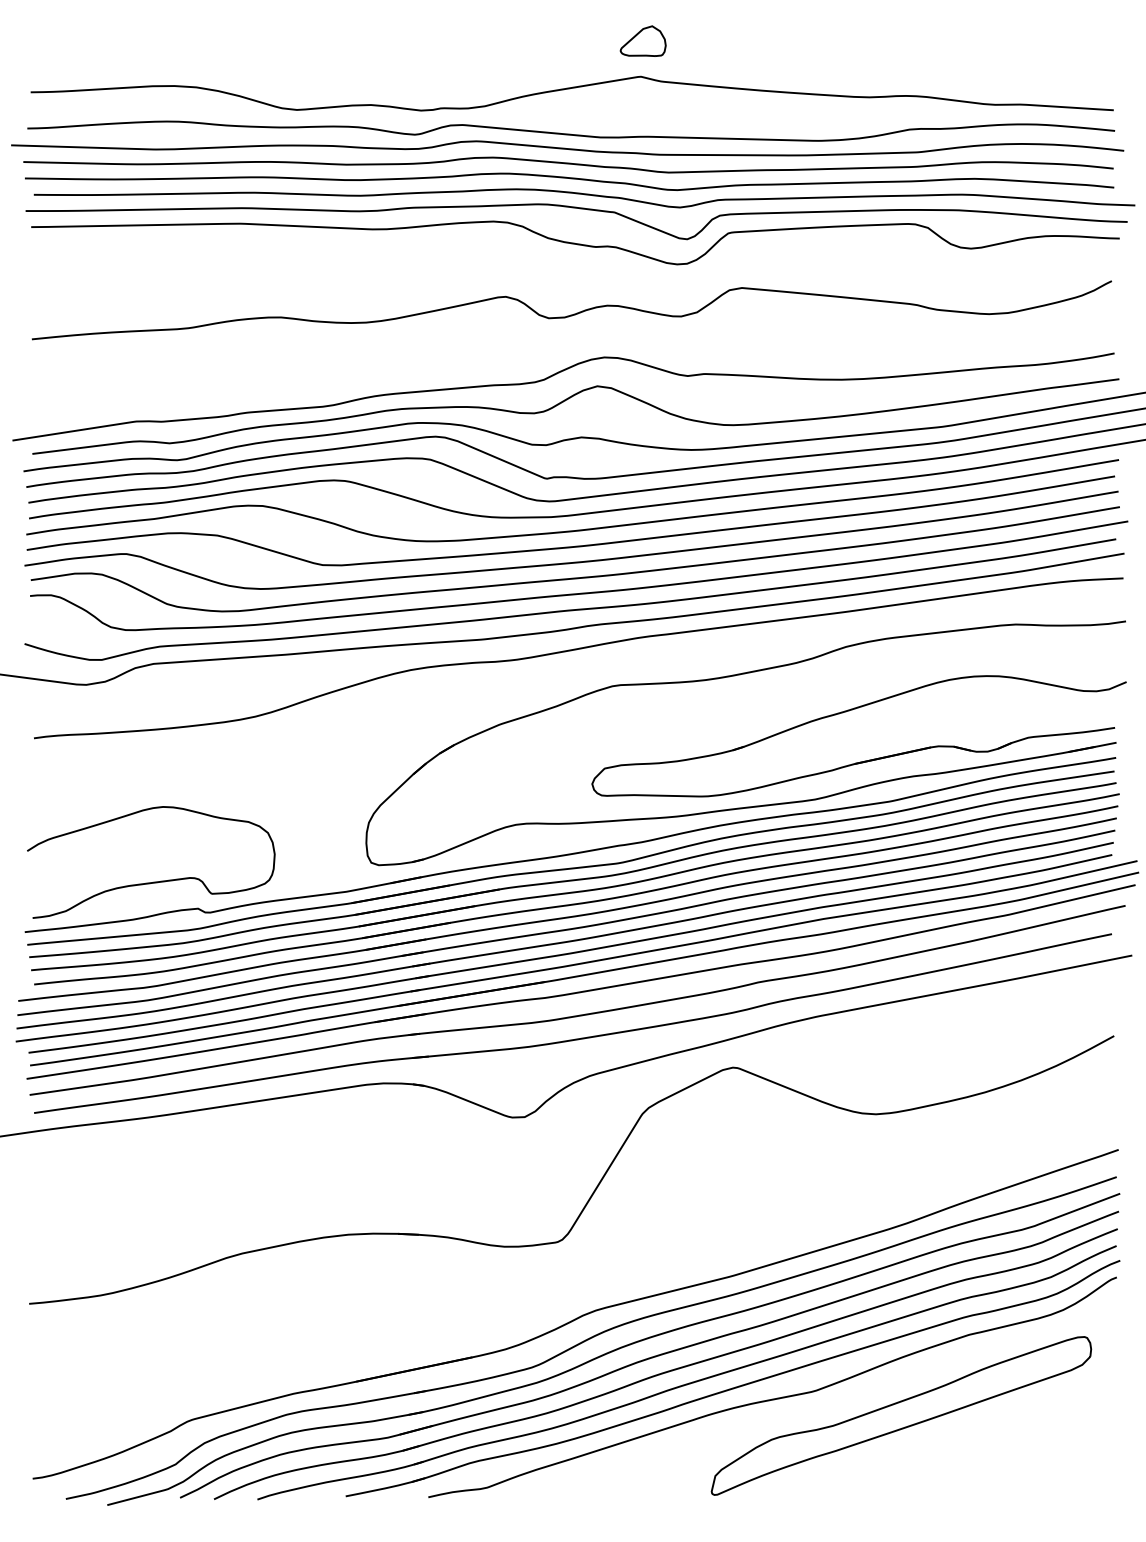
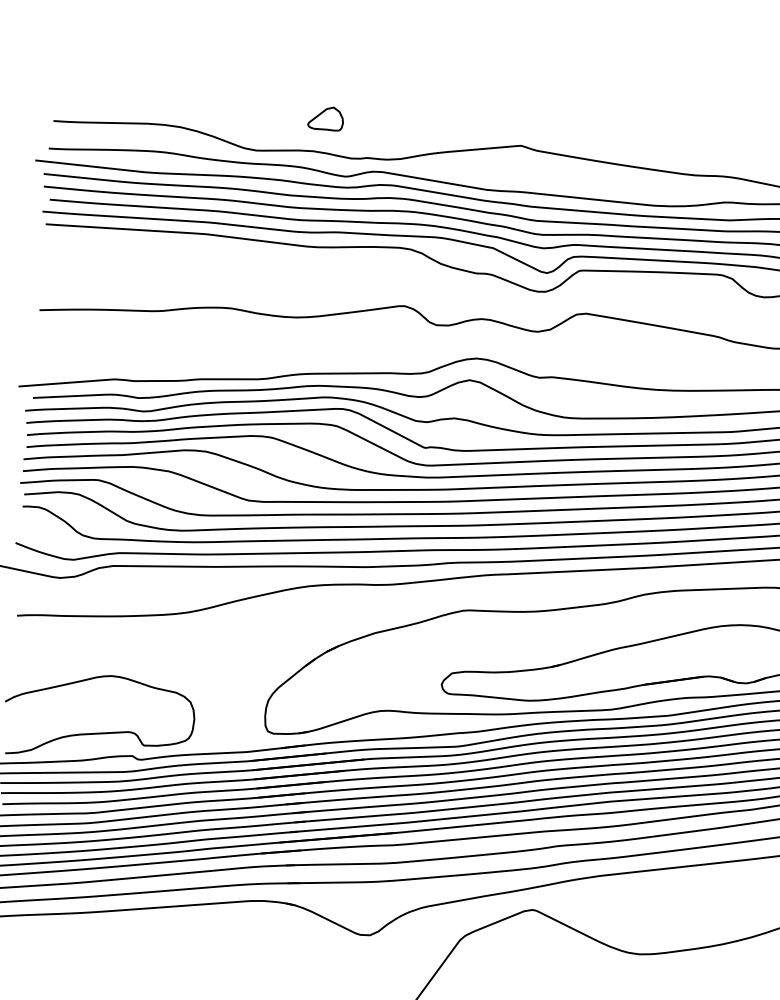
part: (642, 40) -> (325, 117), moved

